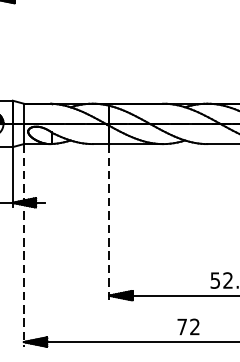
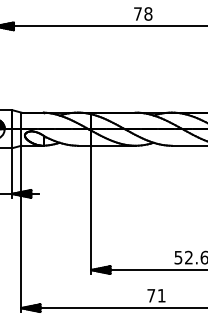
line: (109, 223) -> (91, 210), dashed -> solid
line: (24, 246) -> (21, 229), dashed -> solid
text: (194, 326) -> (161, 295), 72 -> 71

